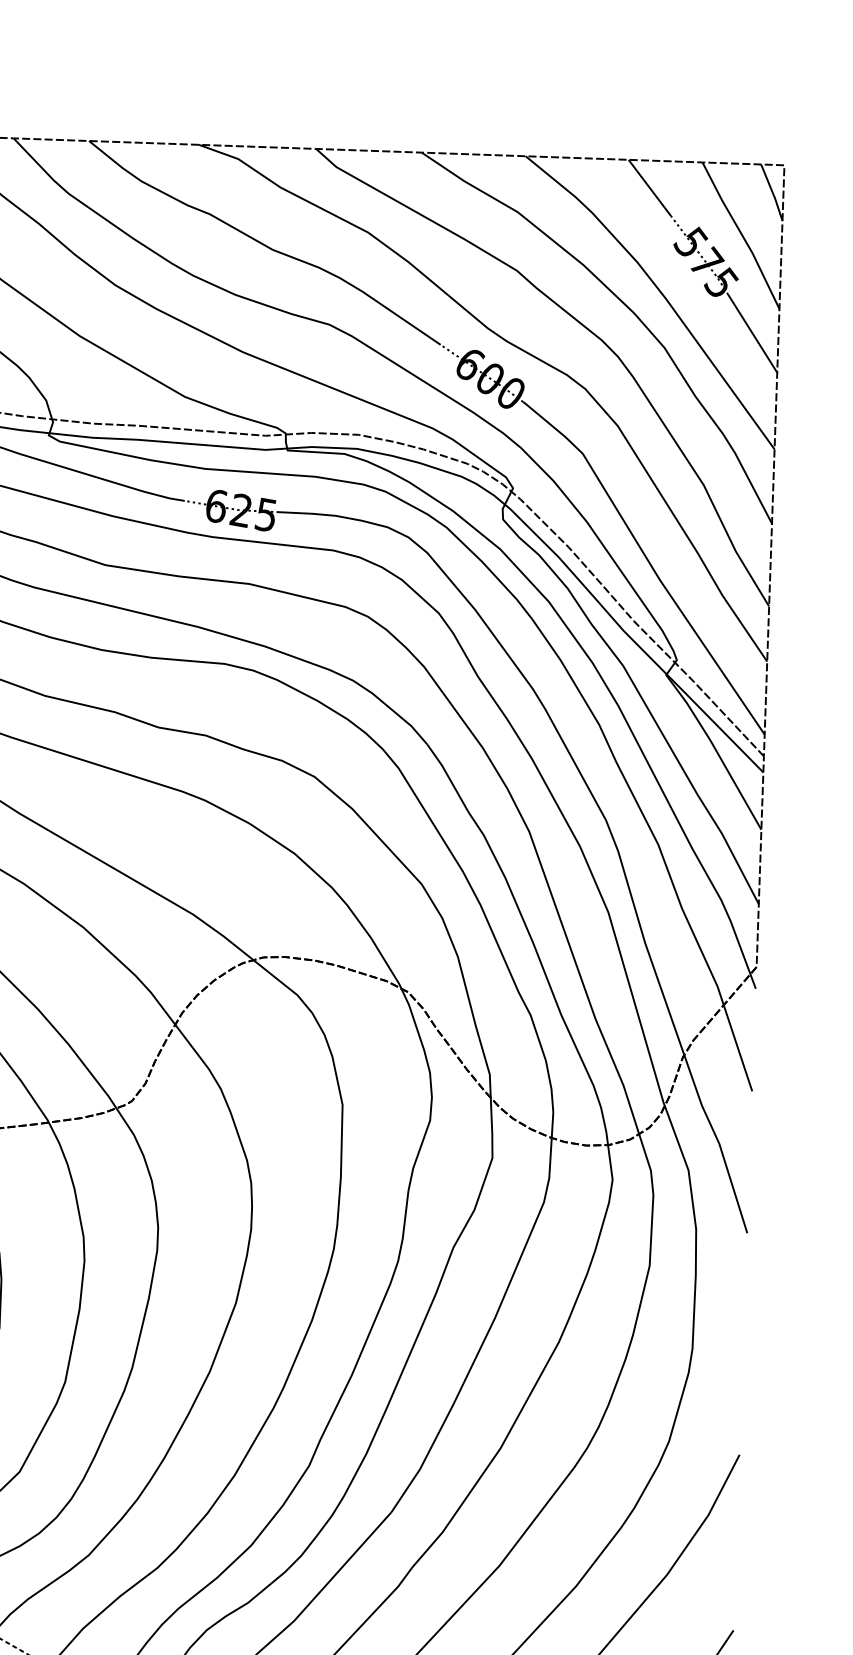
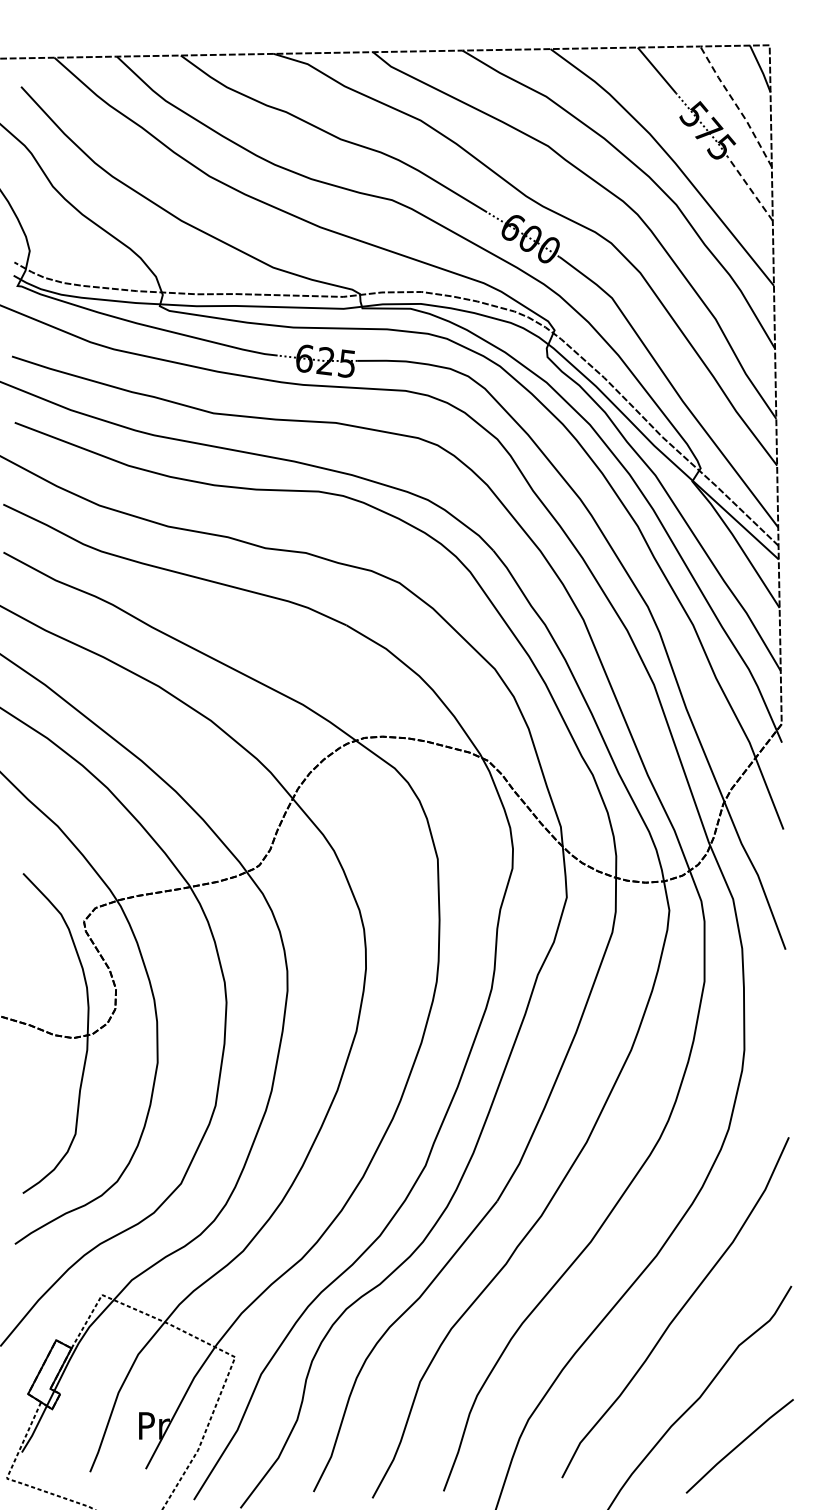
line: (741, 235) -> (736, 106), solid -> dashed
line: (752, 334) -> (750, 189), solid -> dashed

